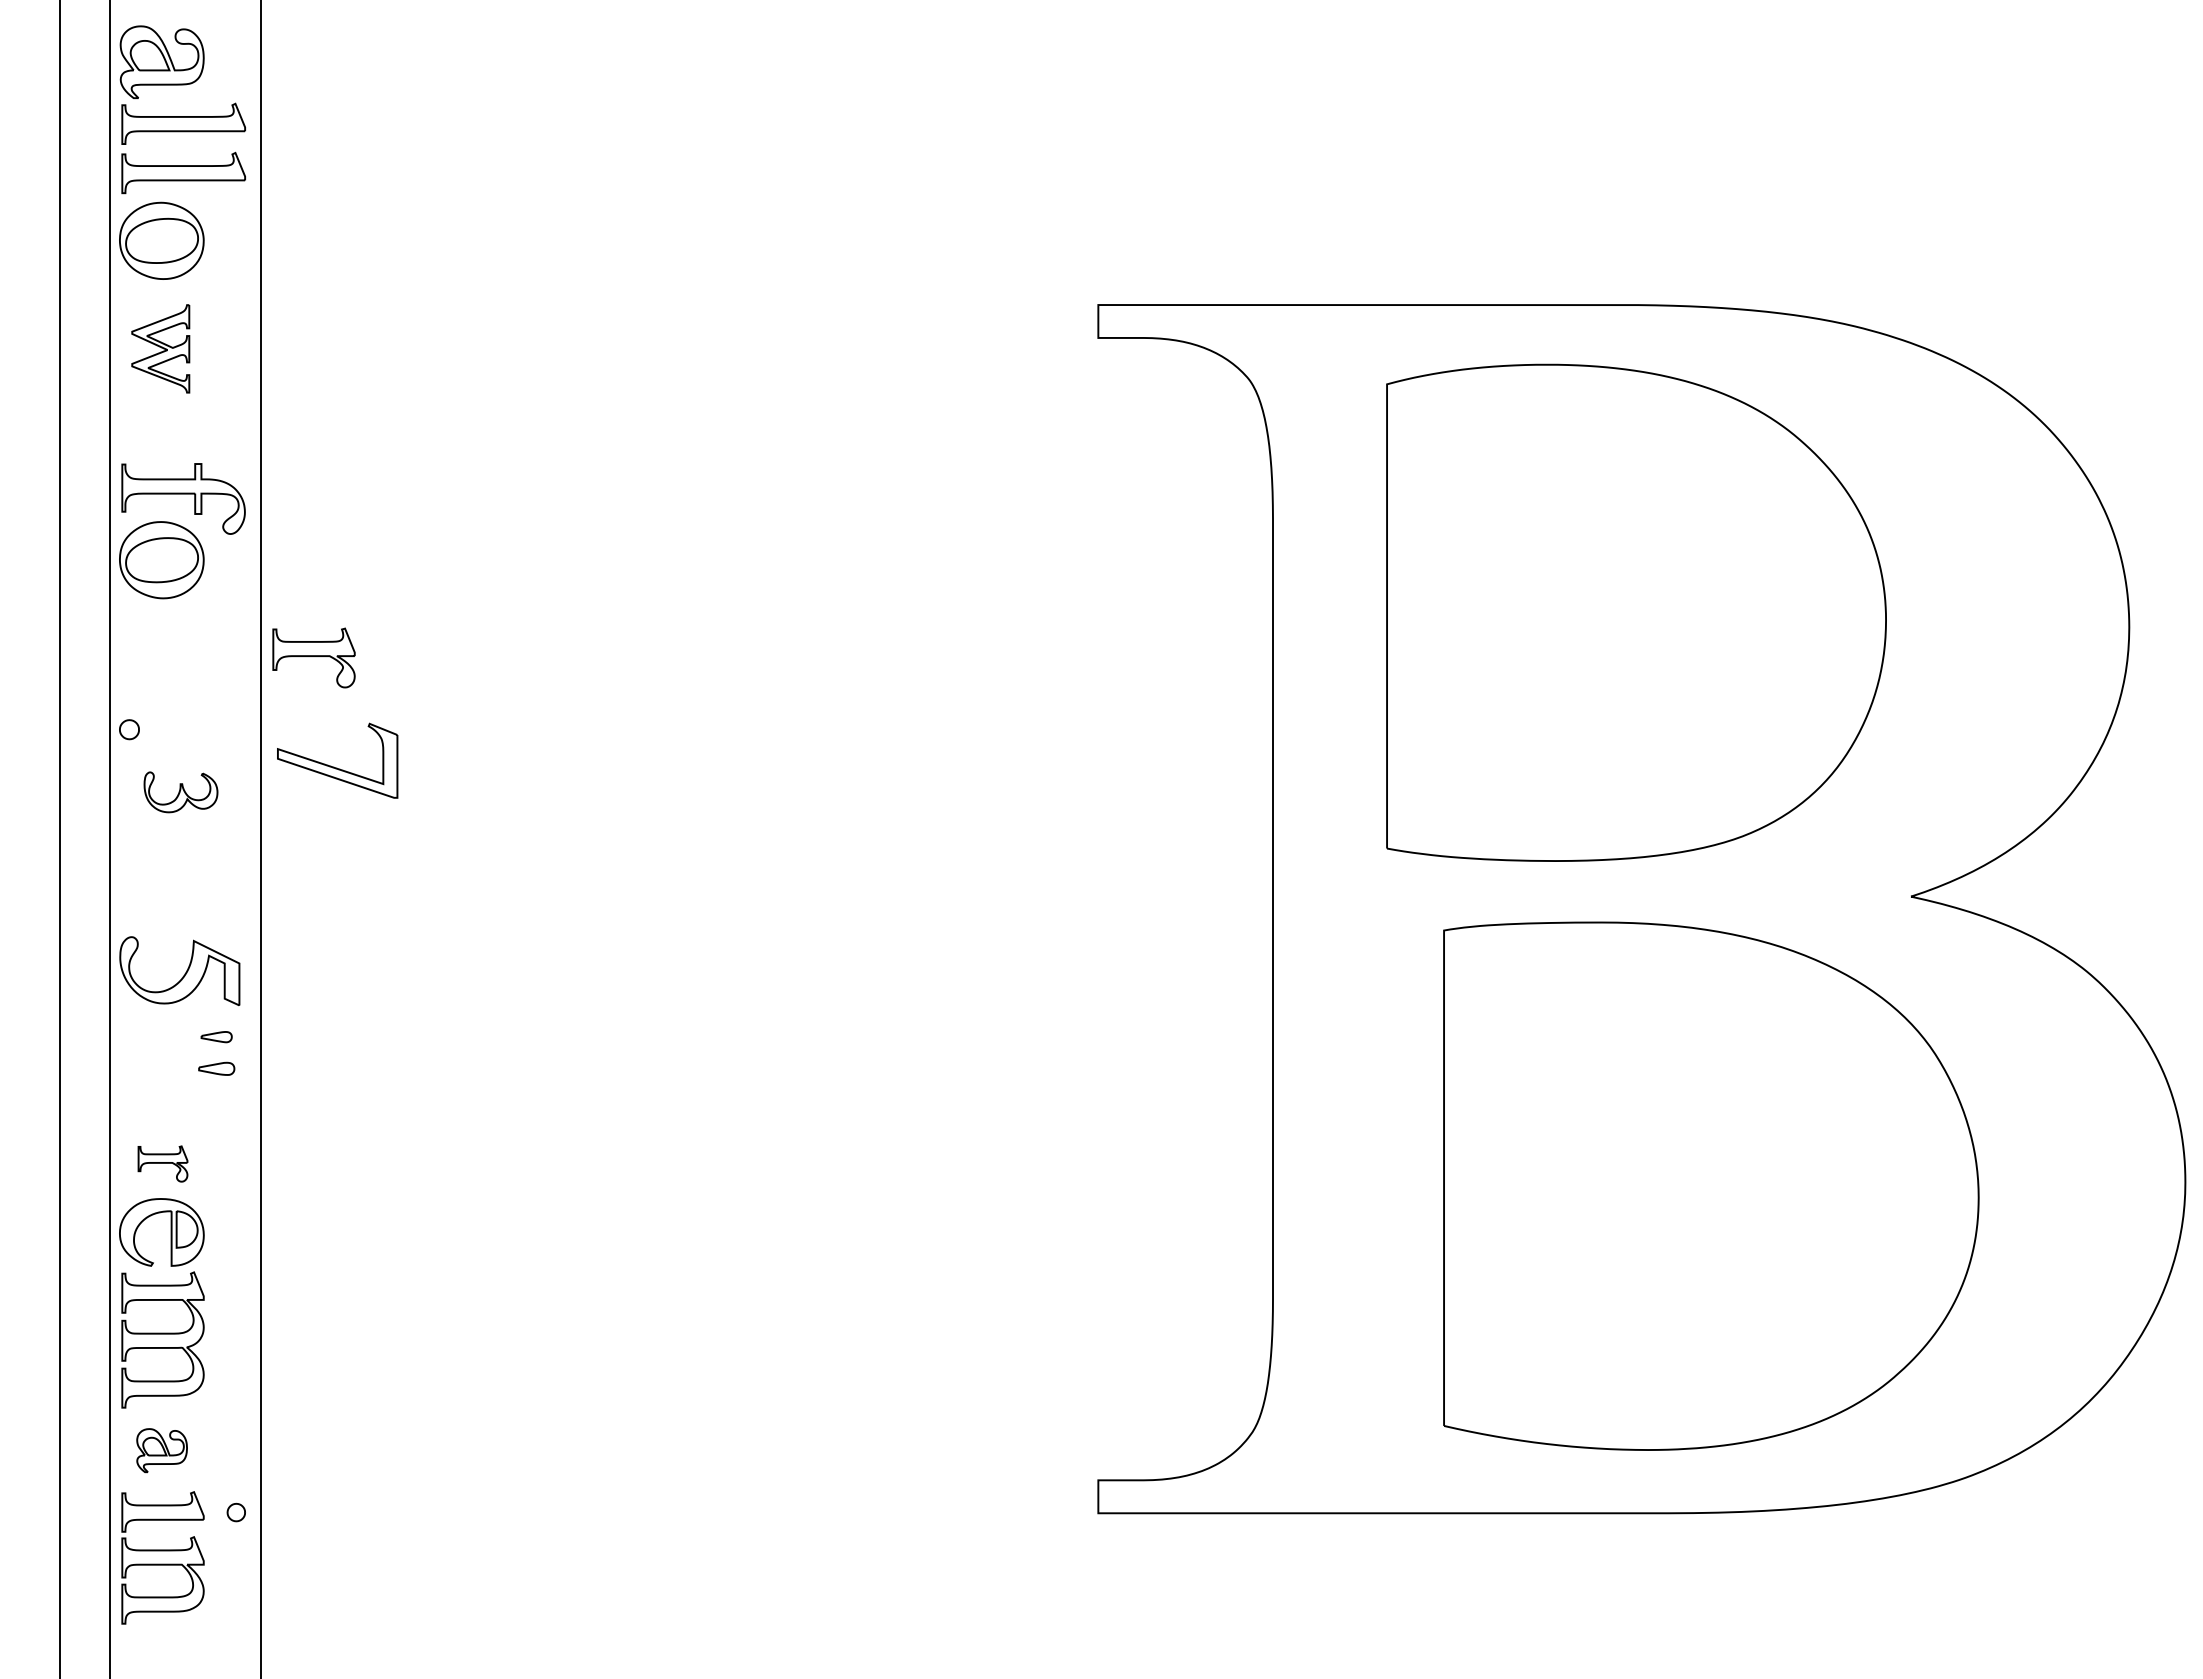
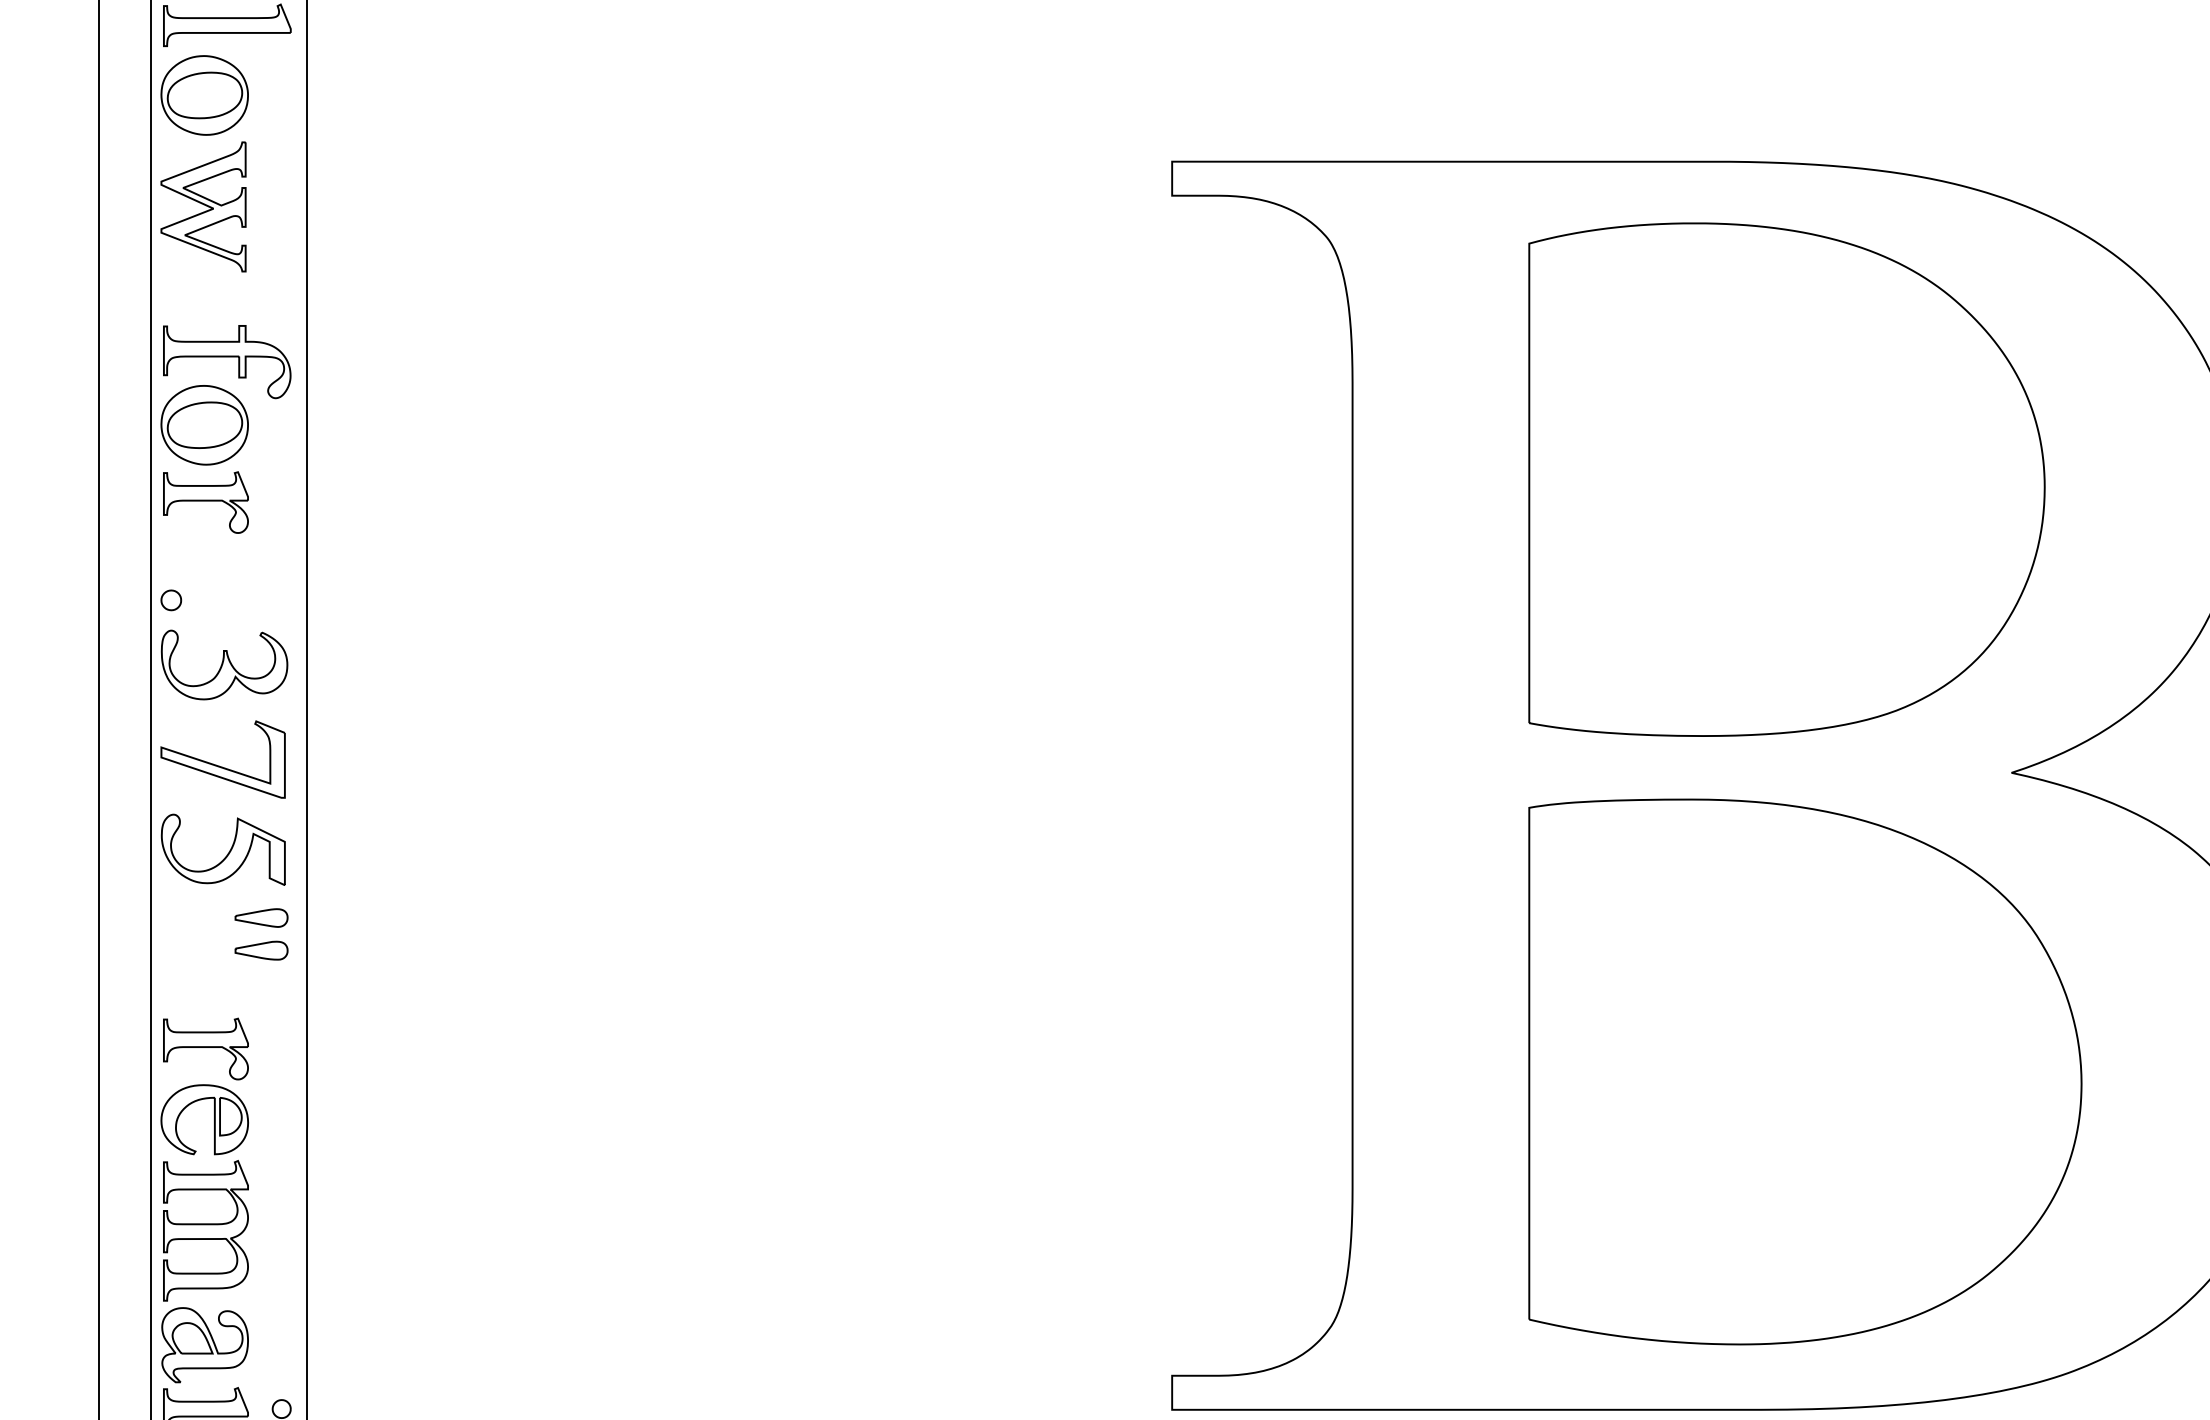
part: (160, 348) -> (203, 206), size x1.43
part: (1636, 612) -> (1786, 479), moved
part: (313, 657) -> (205, 502), moved
part: (334, 766) -> (219, 765), moved
part: (180, 792) -> (224, 665), size x1.67
part: (216, 1036) -> (261, 917), size x1.67
part: (216, 1068) -> (261, 950), size x1.43
part: (162, 1163) -> (205, 1048), size x1.67
part: (161, 1450) -> (204, 1344), size x1.67

